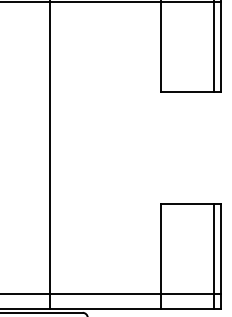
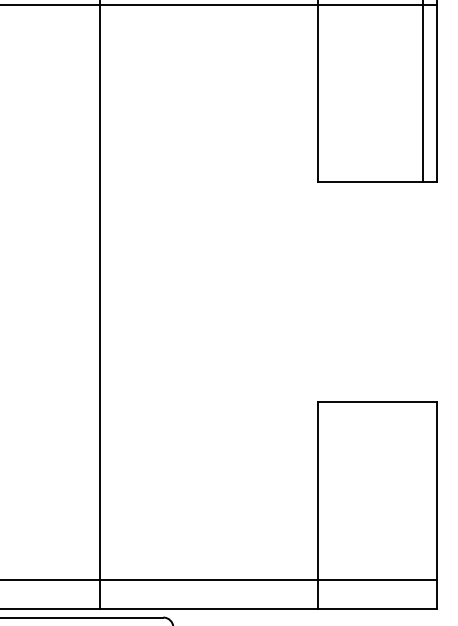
line: (214, 255) -> (423, 504), removed

